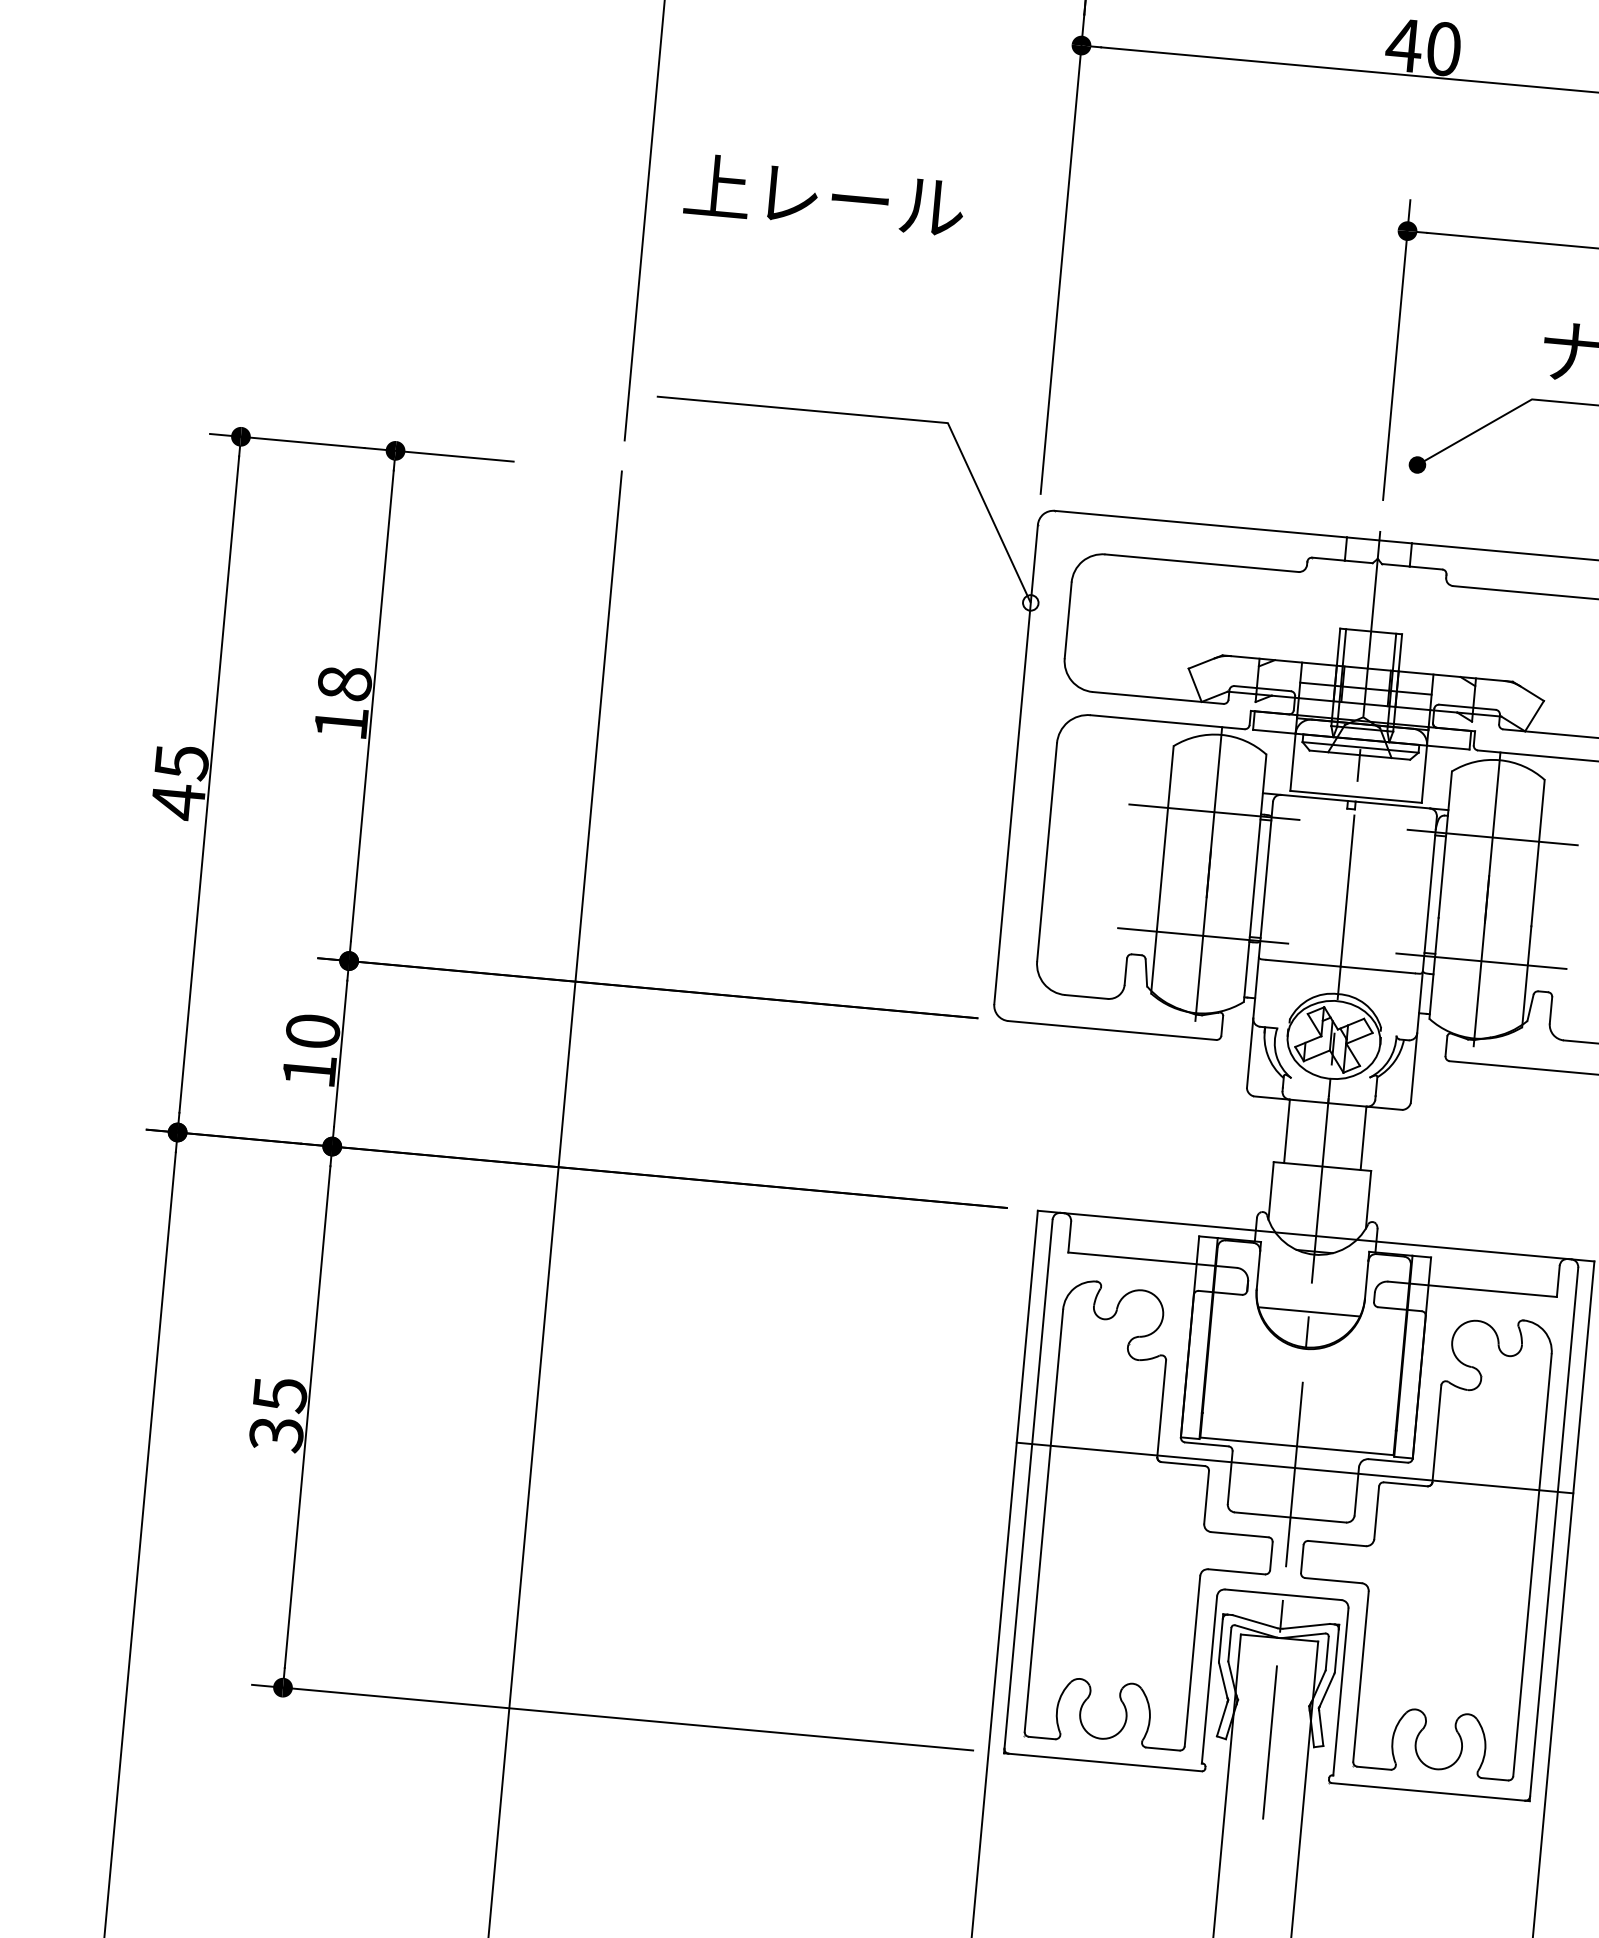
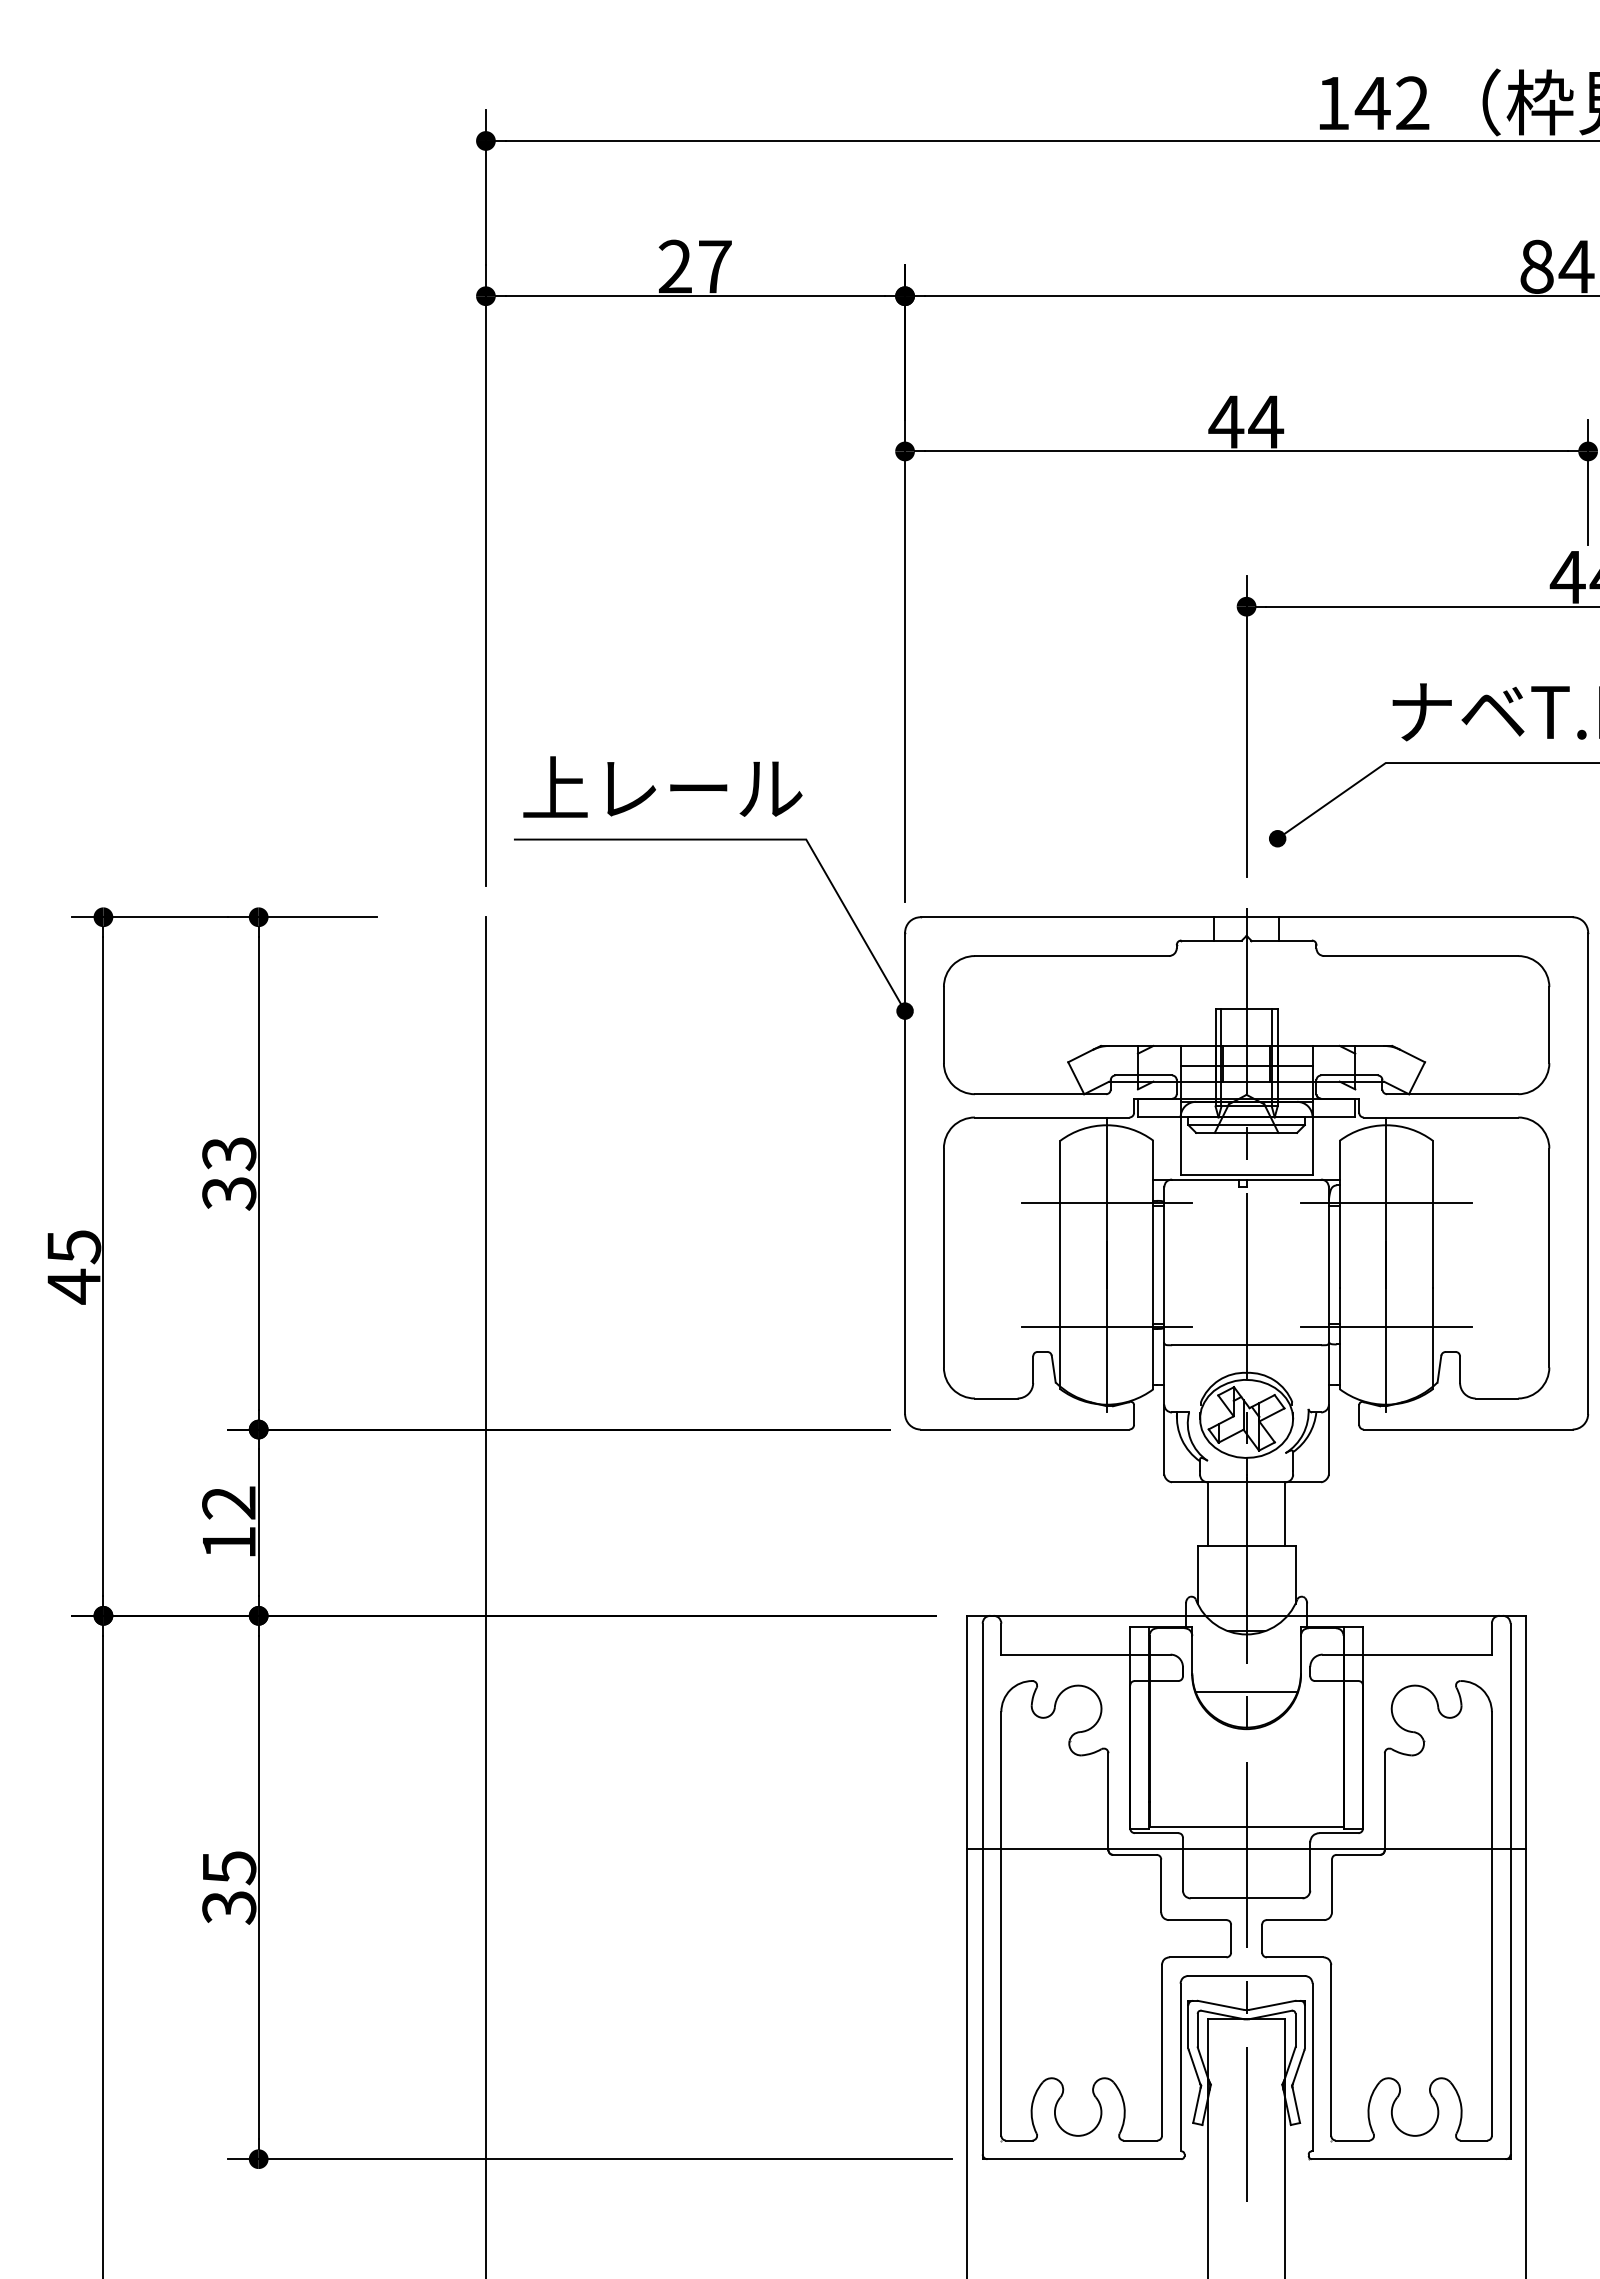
text: (1444, 49) -> (1266, 422), 40 -> 44
text: (824, 194) -> (662, 786), moved
fill: (1030, 602) -> (904, 1010), added
text: (343, 703) -> (229, 1173), 18 -> 33
text: (313, 1031) -> (229, 1502), 10 -> 12

